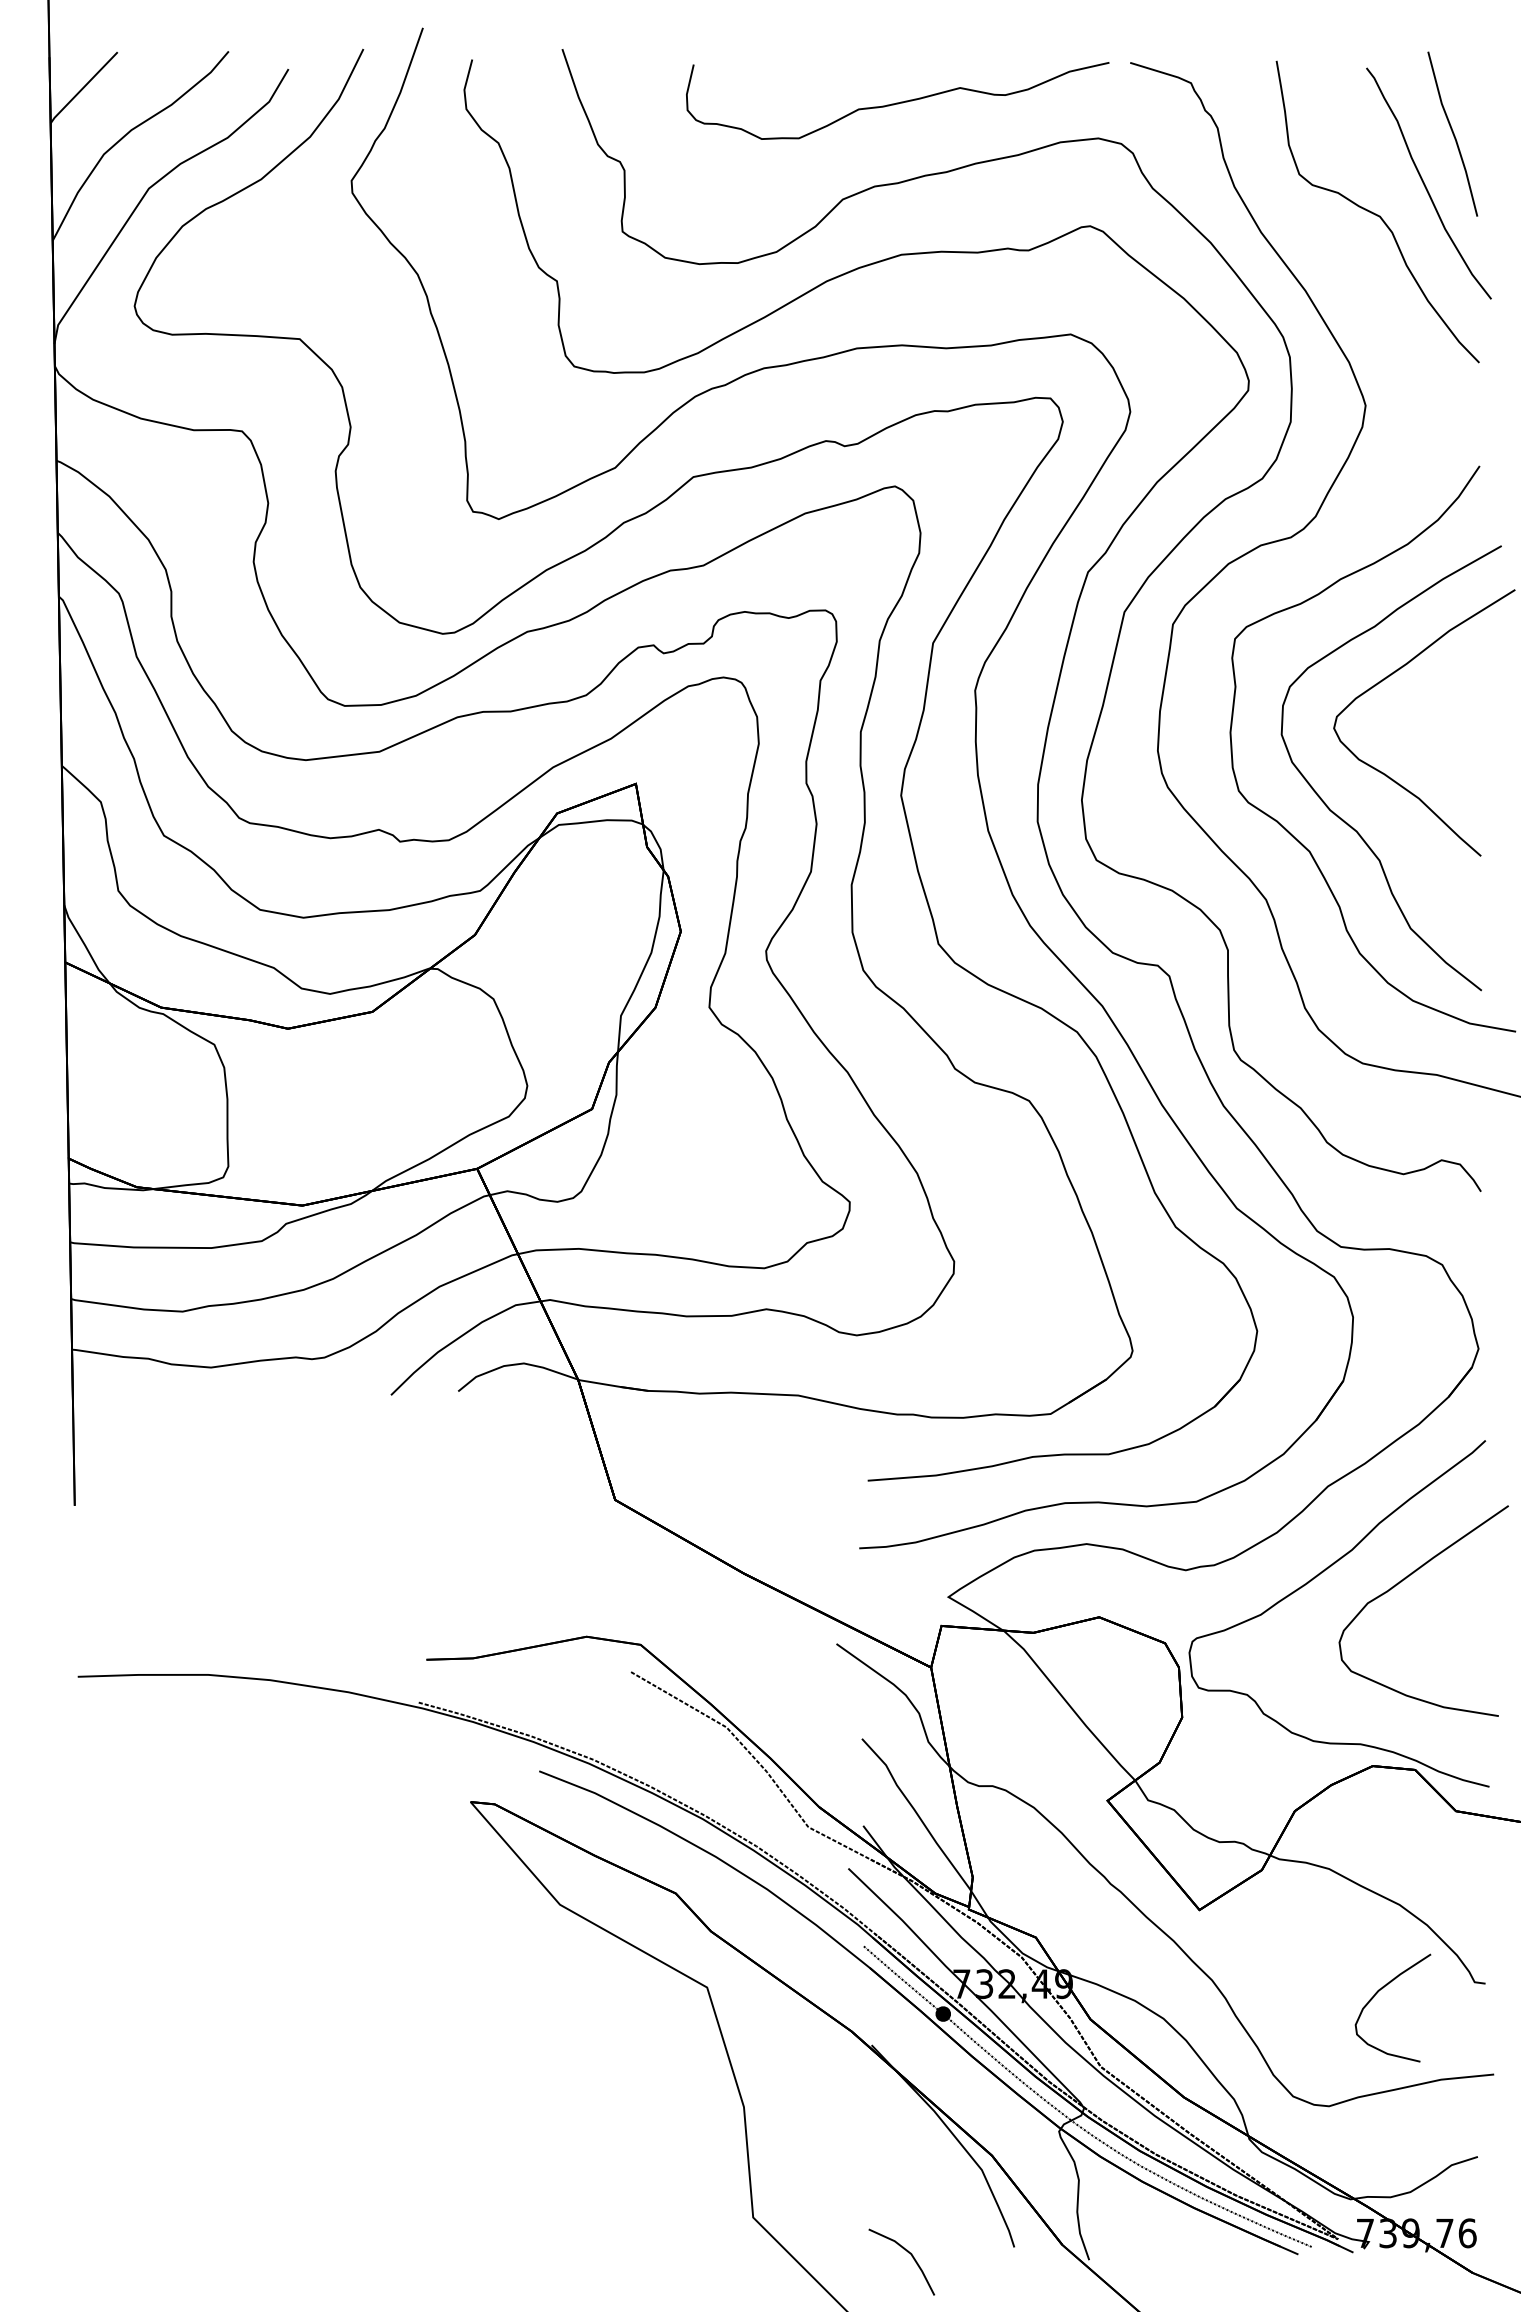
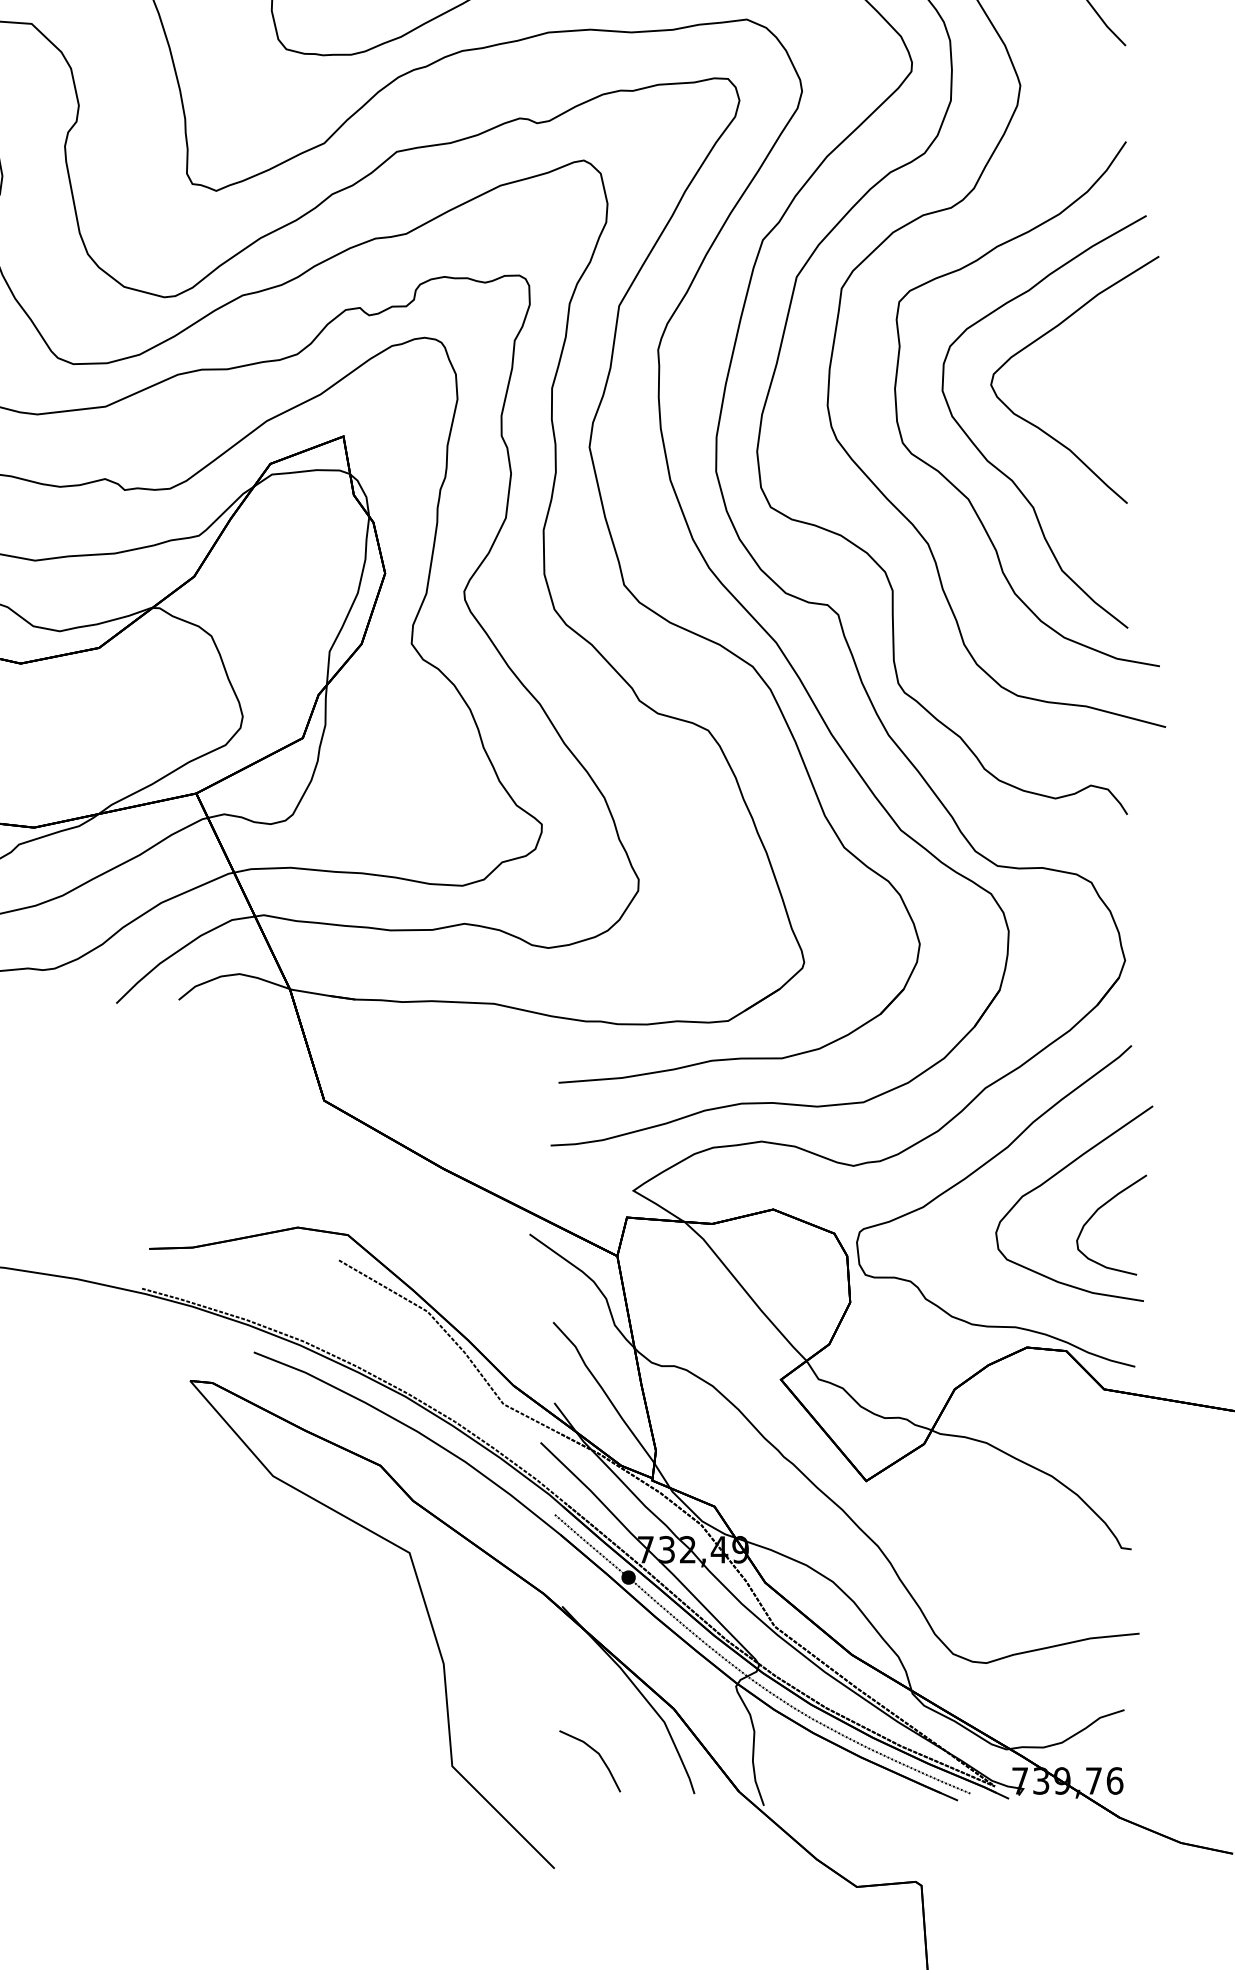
curve: (1378, 1992) -> (1098, 1210), moved
line: (908, 2253) -> (596, 1753), moved

